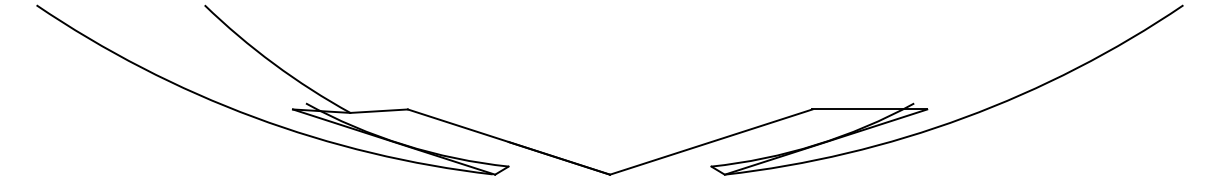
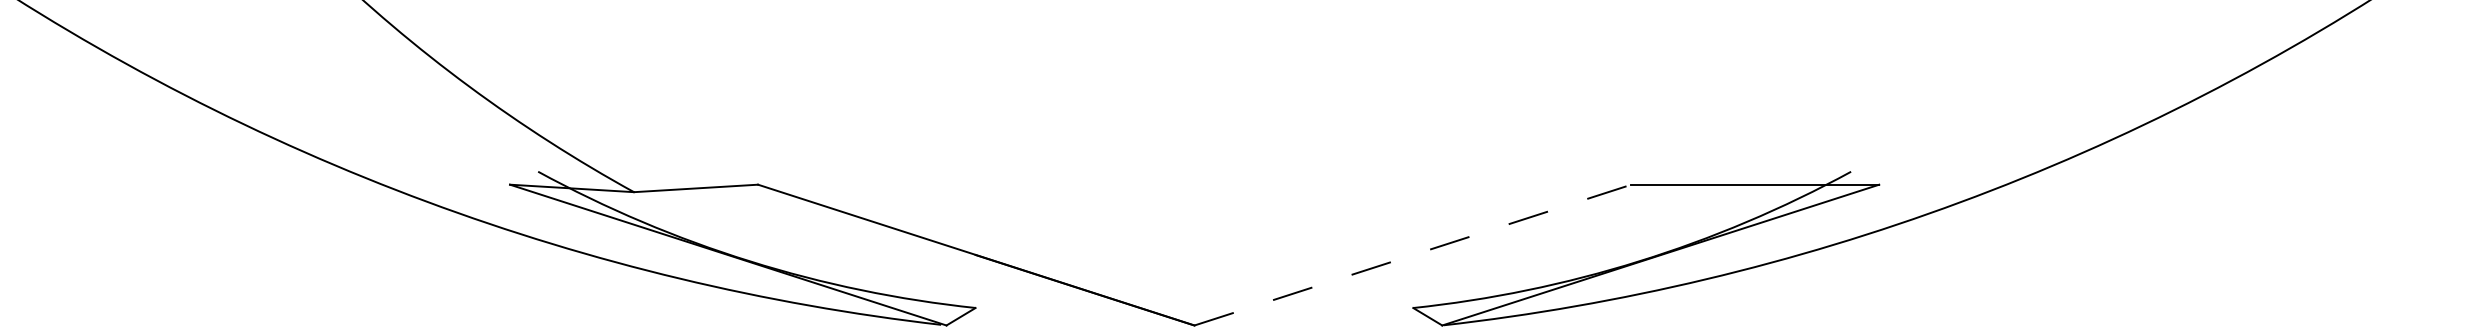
line: (711, 141) -> (1413, 253), solid -> dashed

